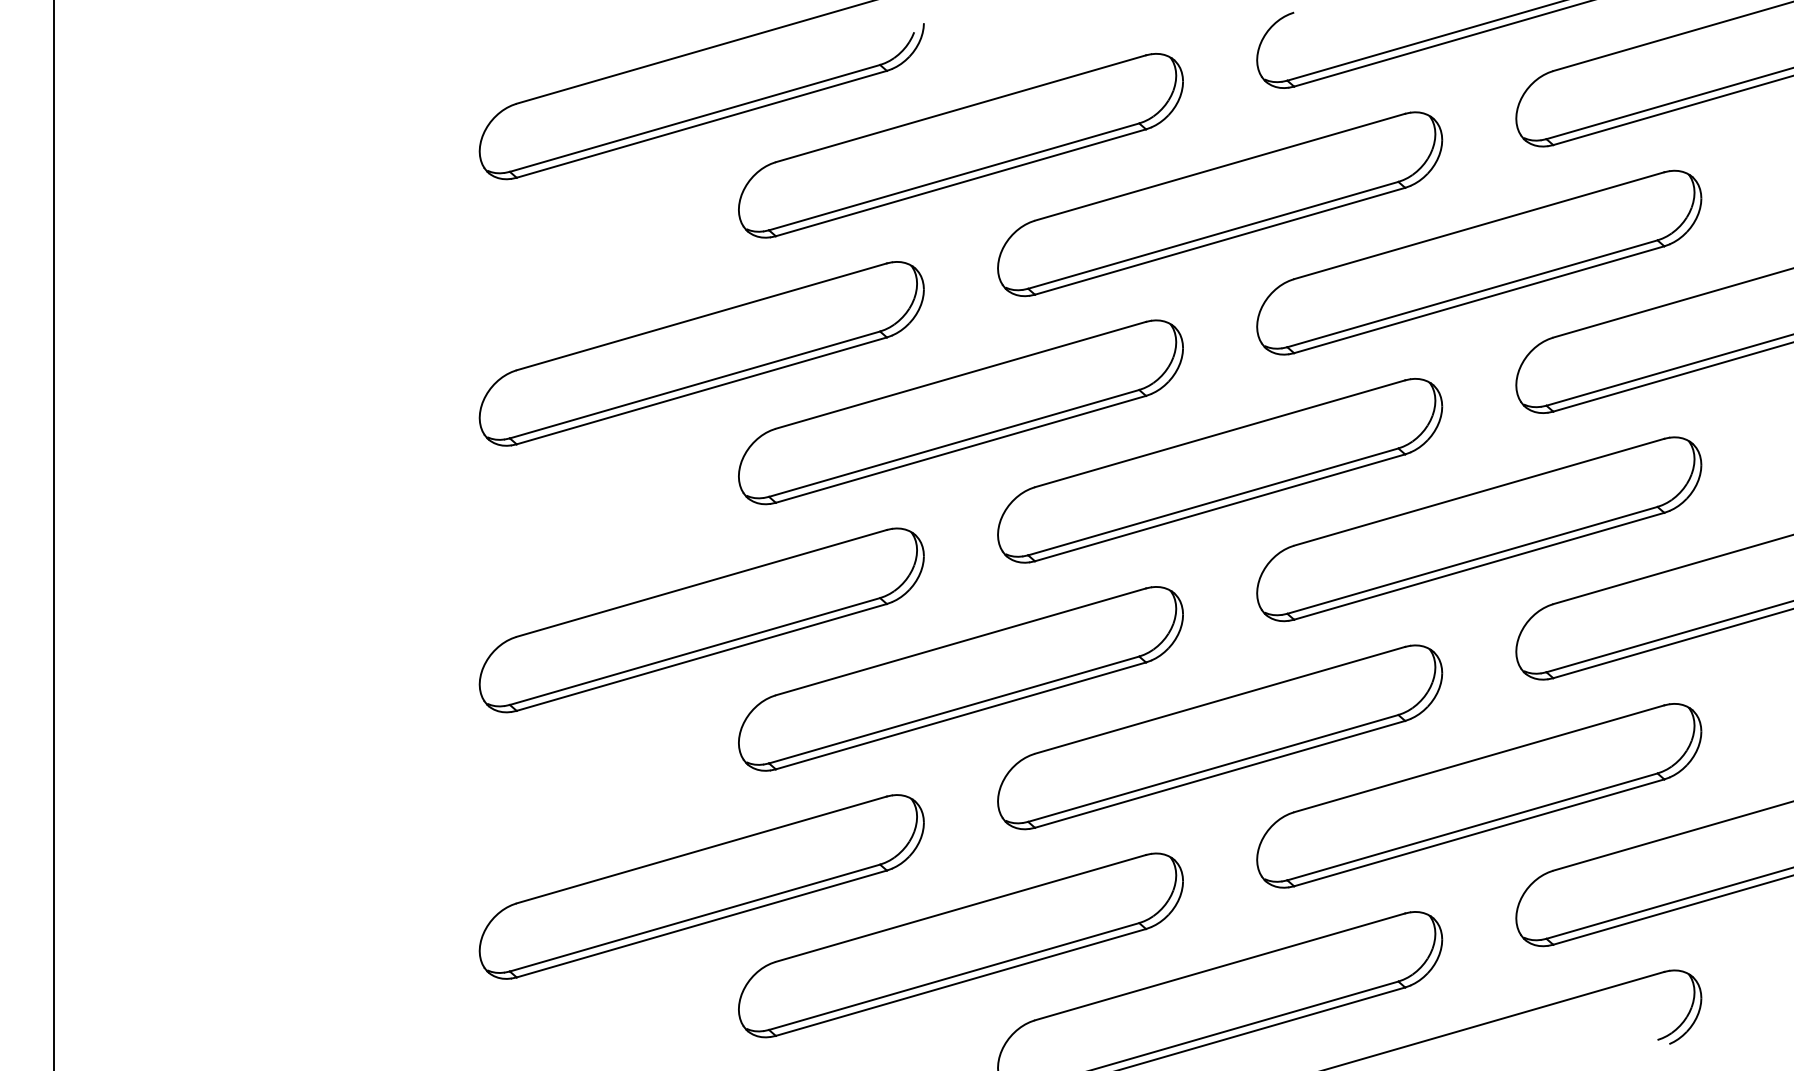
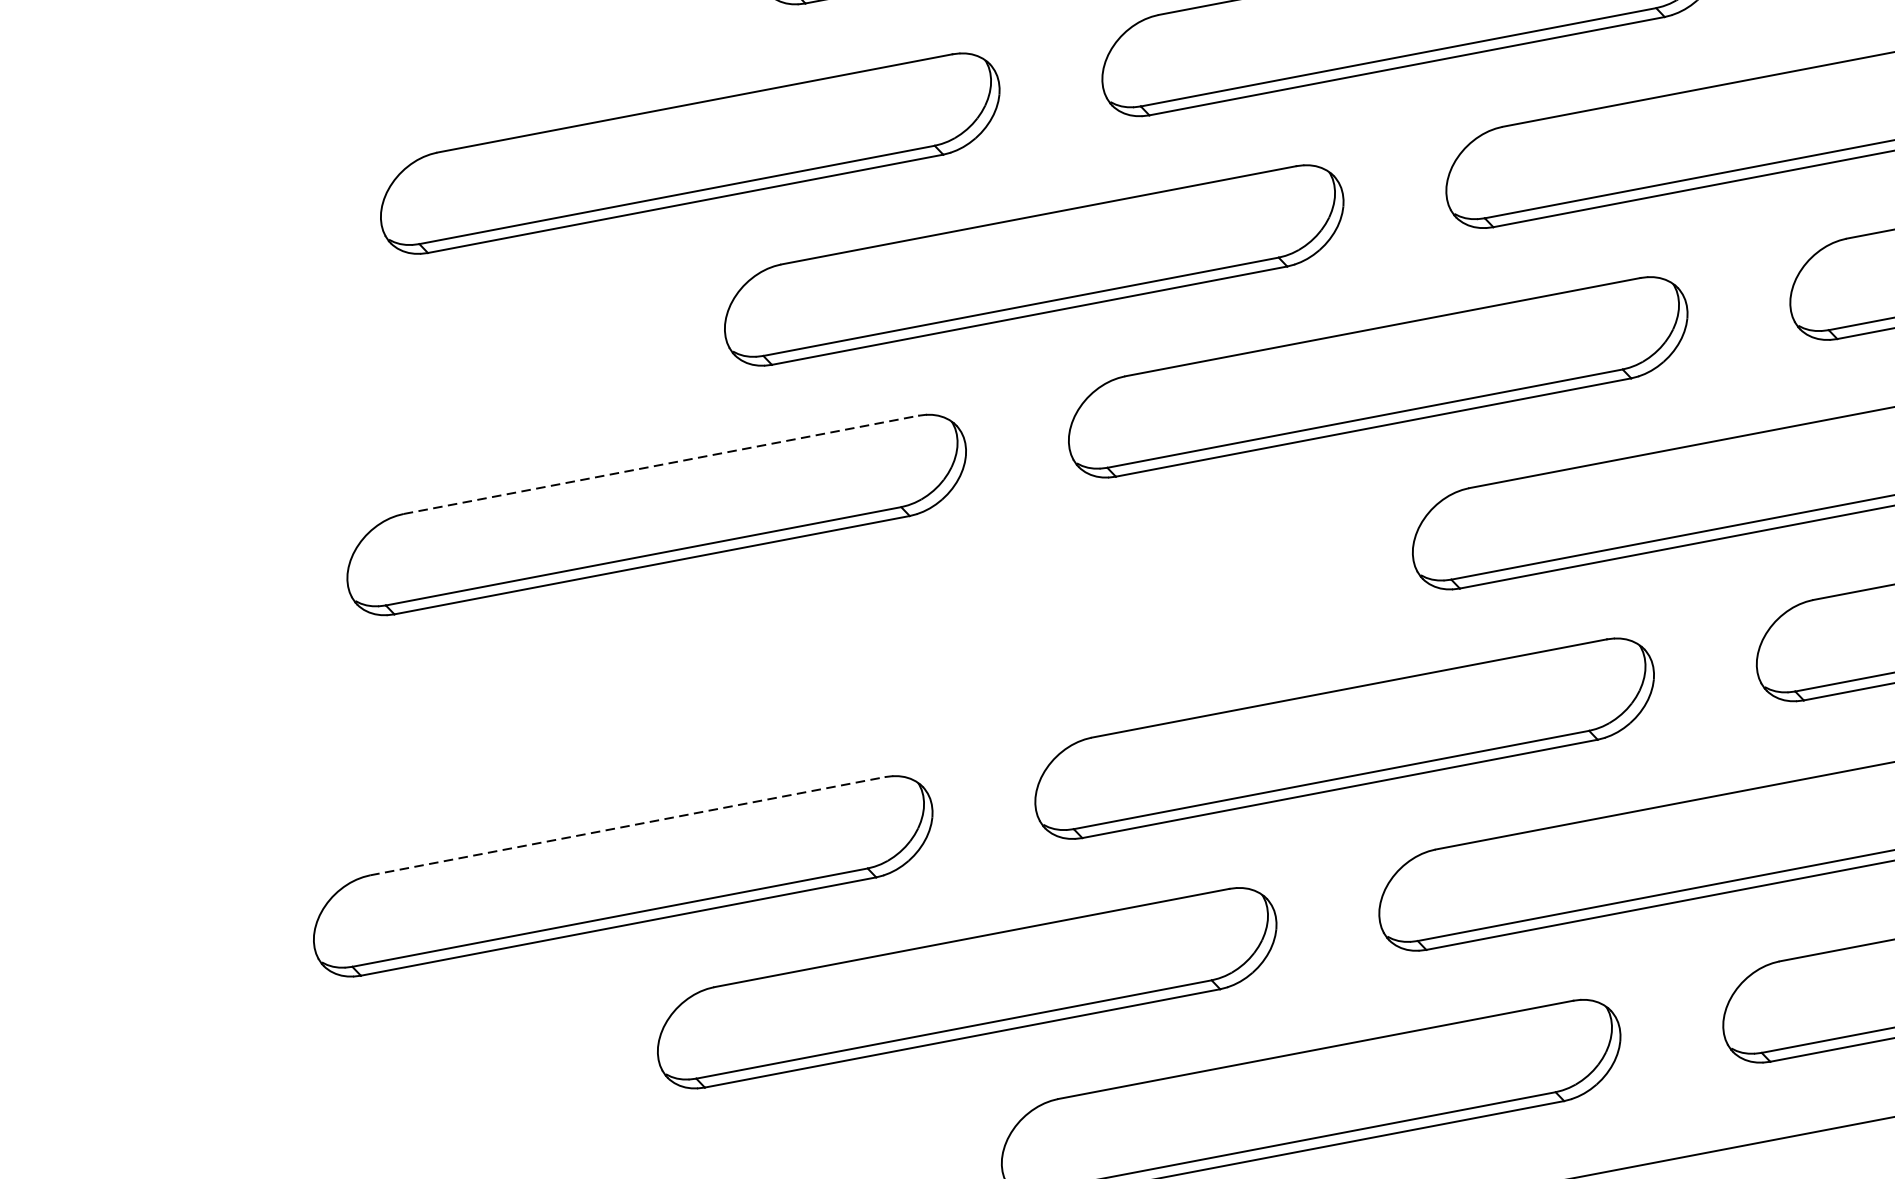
line: (701, 583) -> (660, 464), solid -> dashed
part: (960, 678) -> (1000, 626), removed
line: (701, 849) -> (627, 825), solid -> dashed

